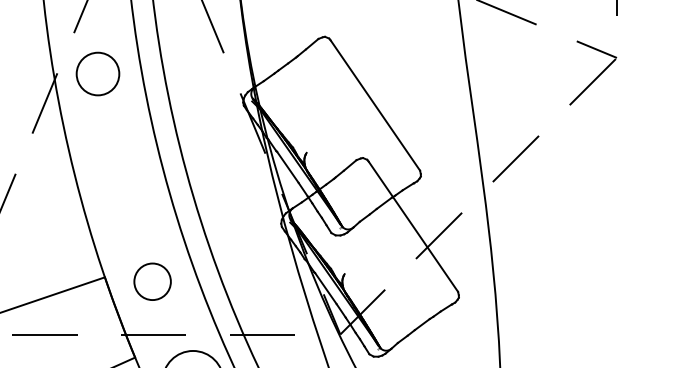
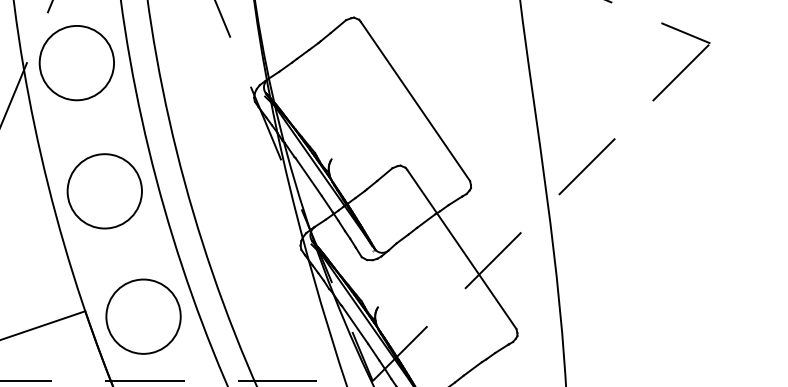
circle: (97, 73) -> (76, 62), size x1.43
circle: (120, 178) -> (104, 190), added
circle: (152, 281) -> (143, 316), size x1.67

